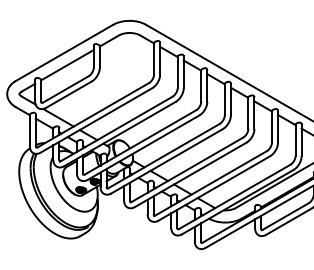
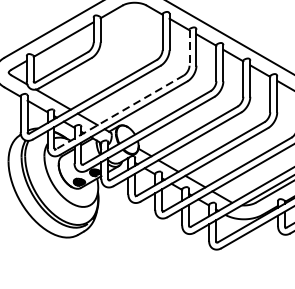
line: (177, 72) -> (189, 47), solid -> dashed
line: (116, 129) -> (119, 113), solid -> dashed

